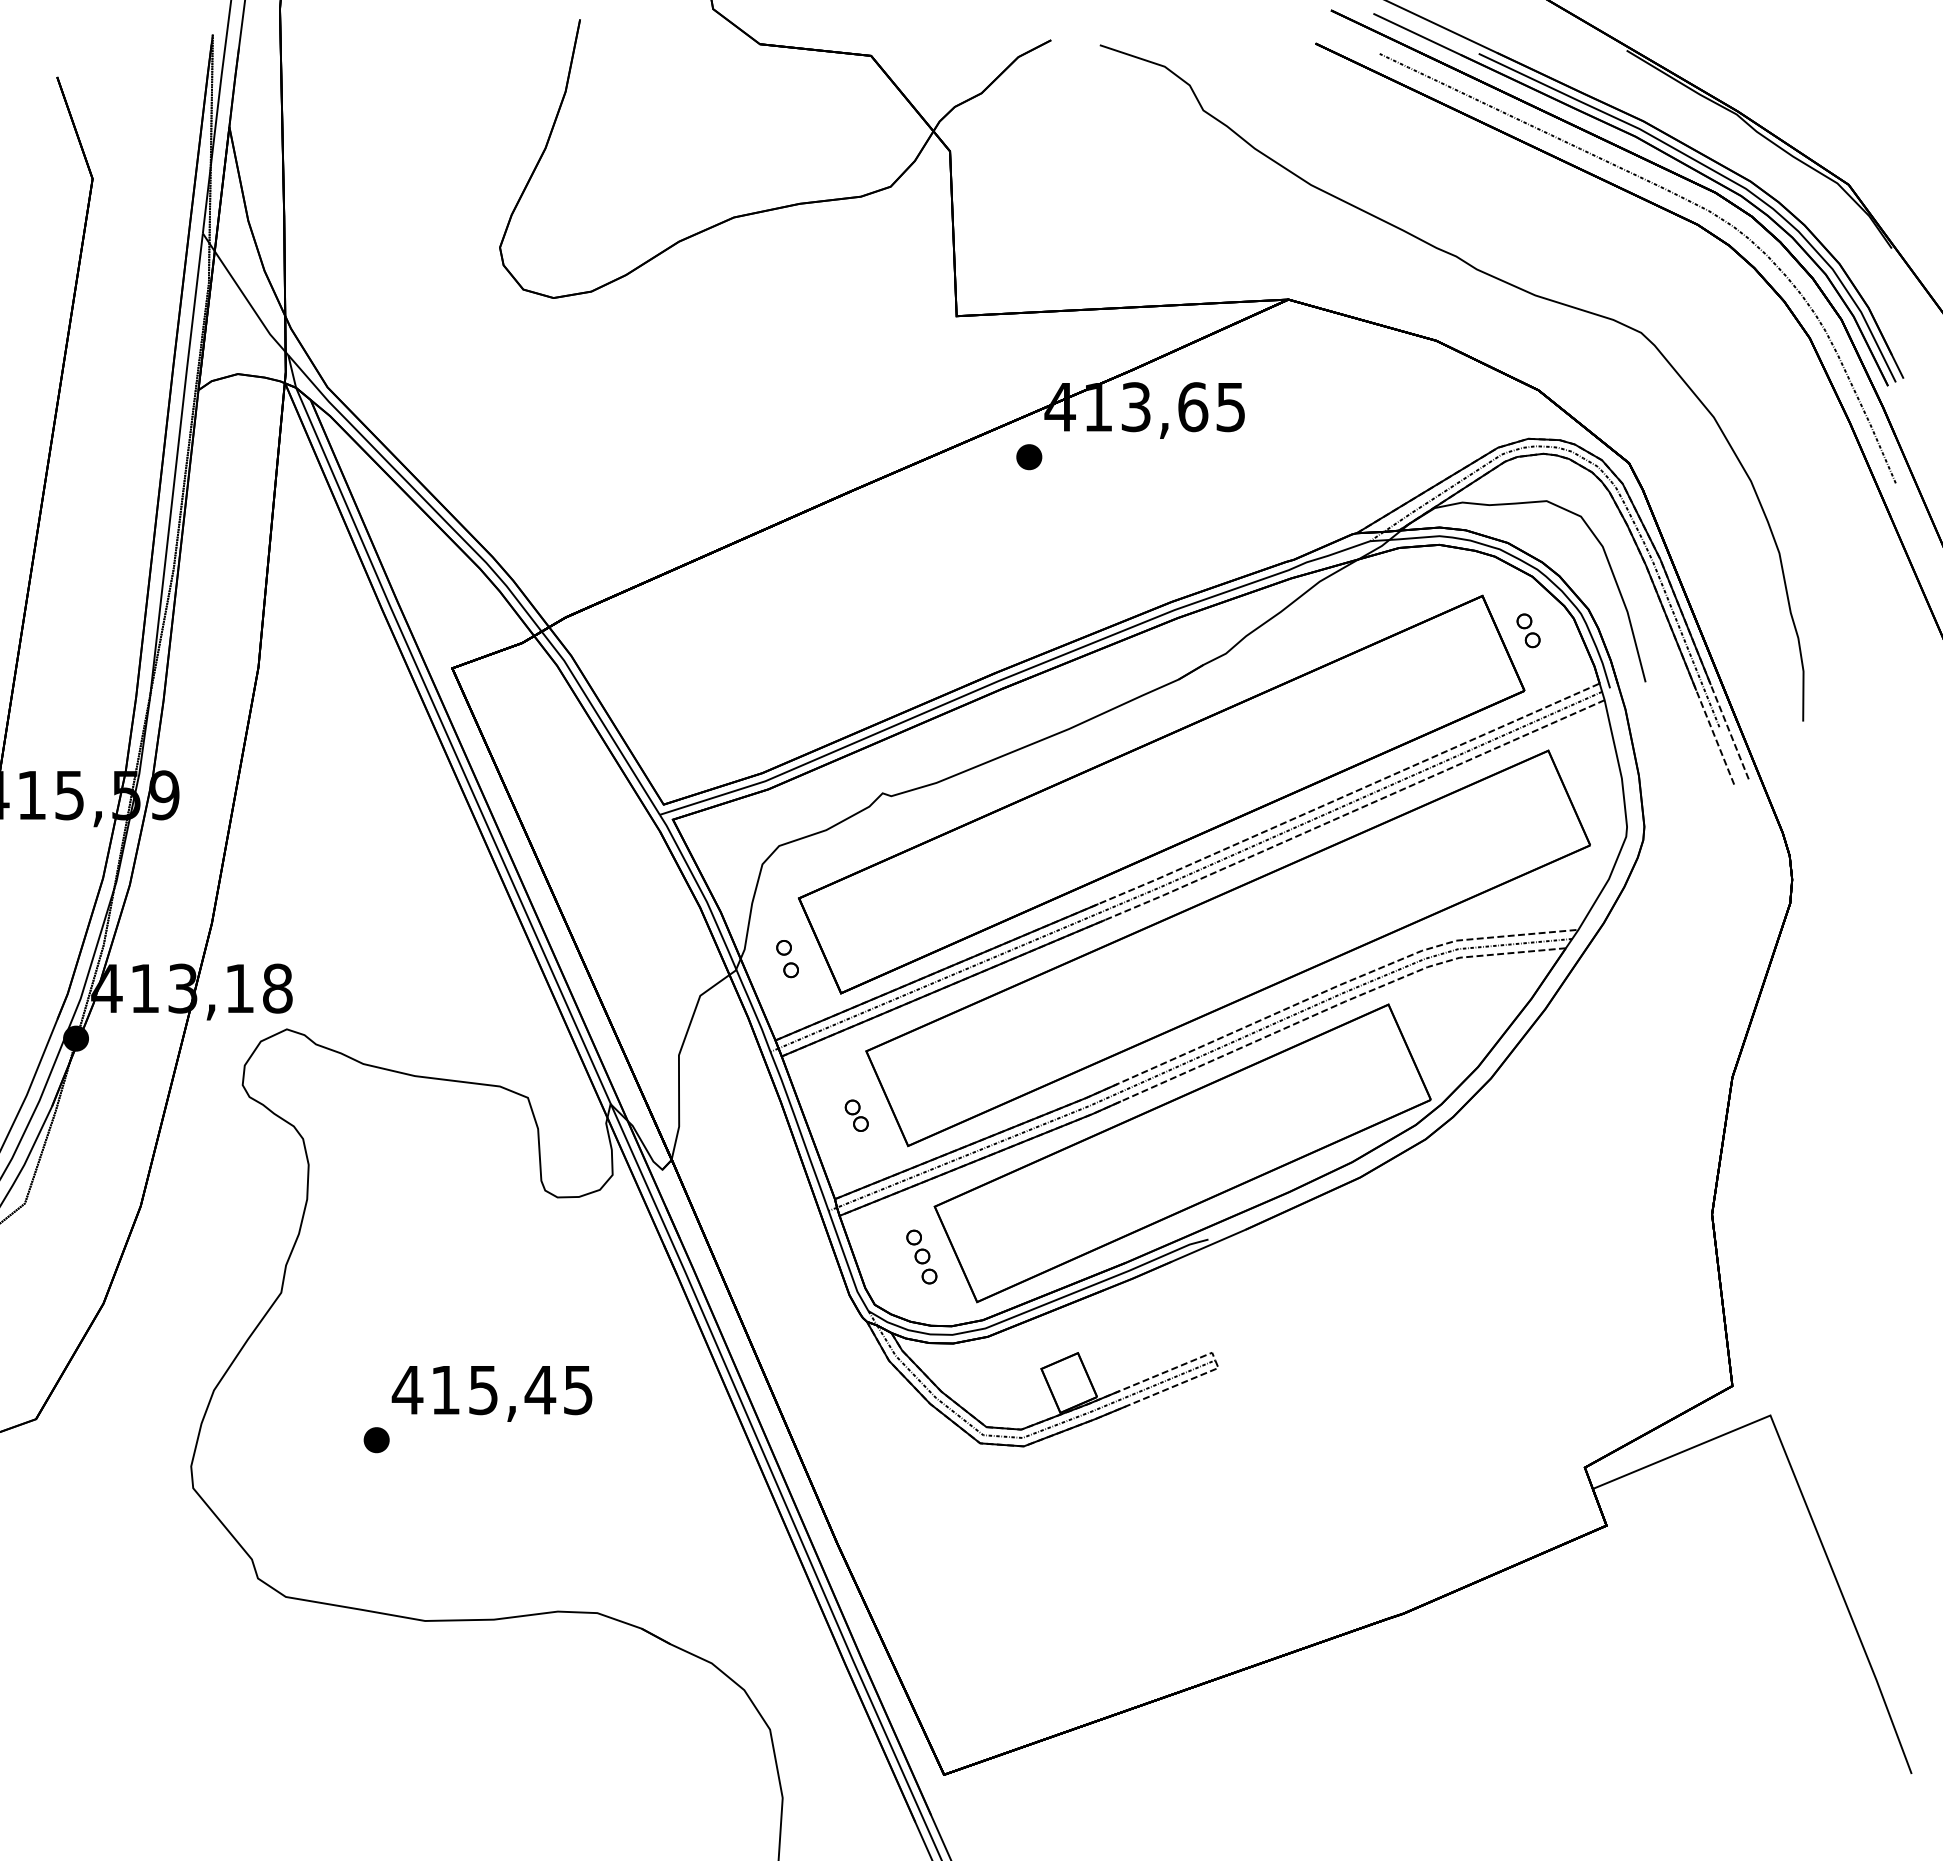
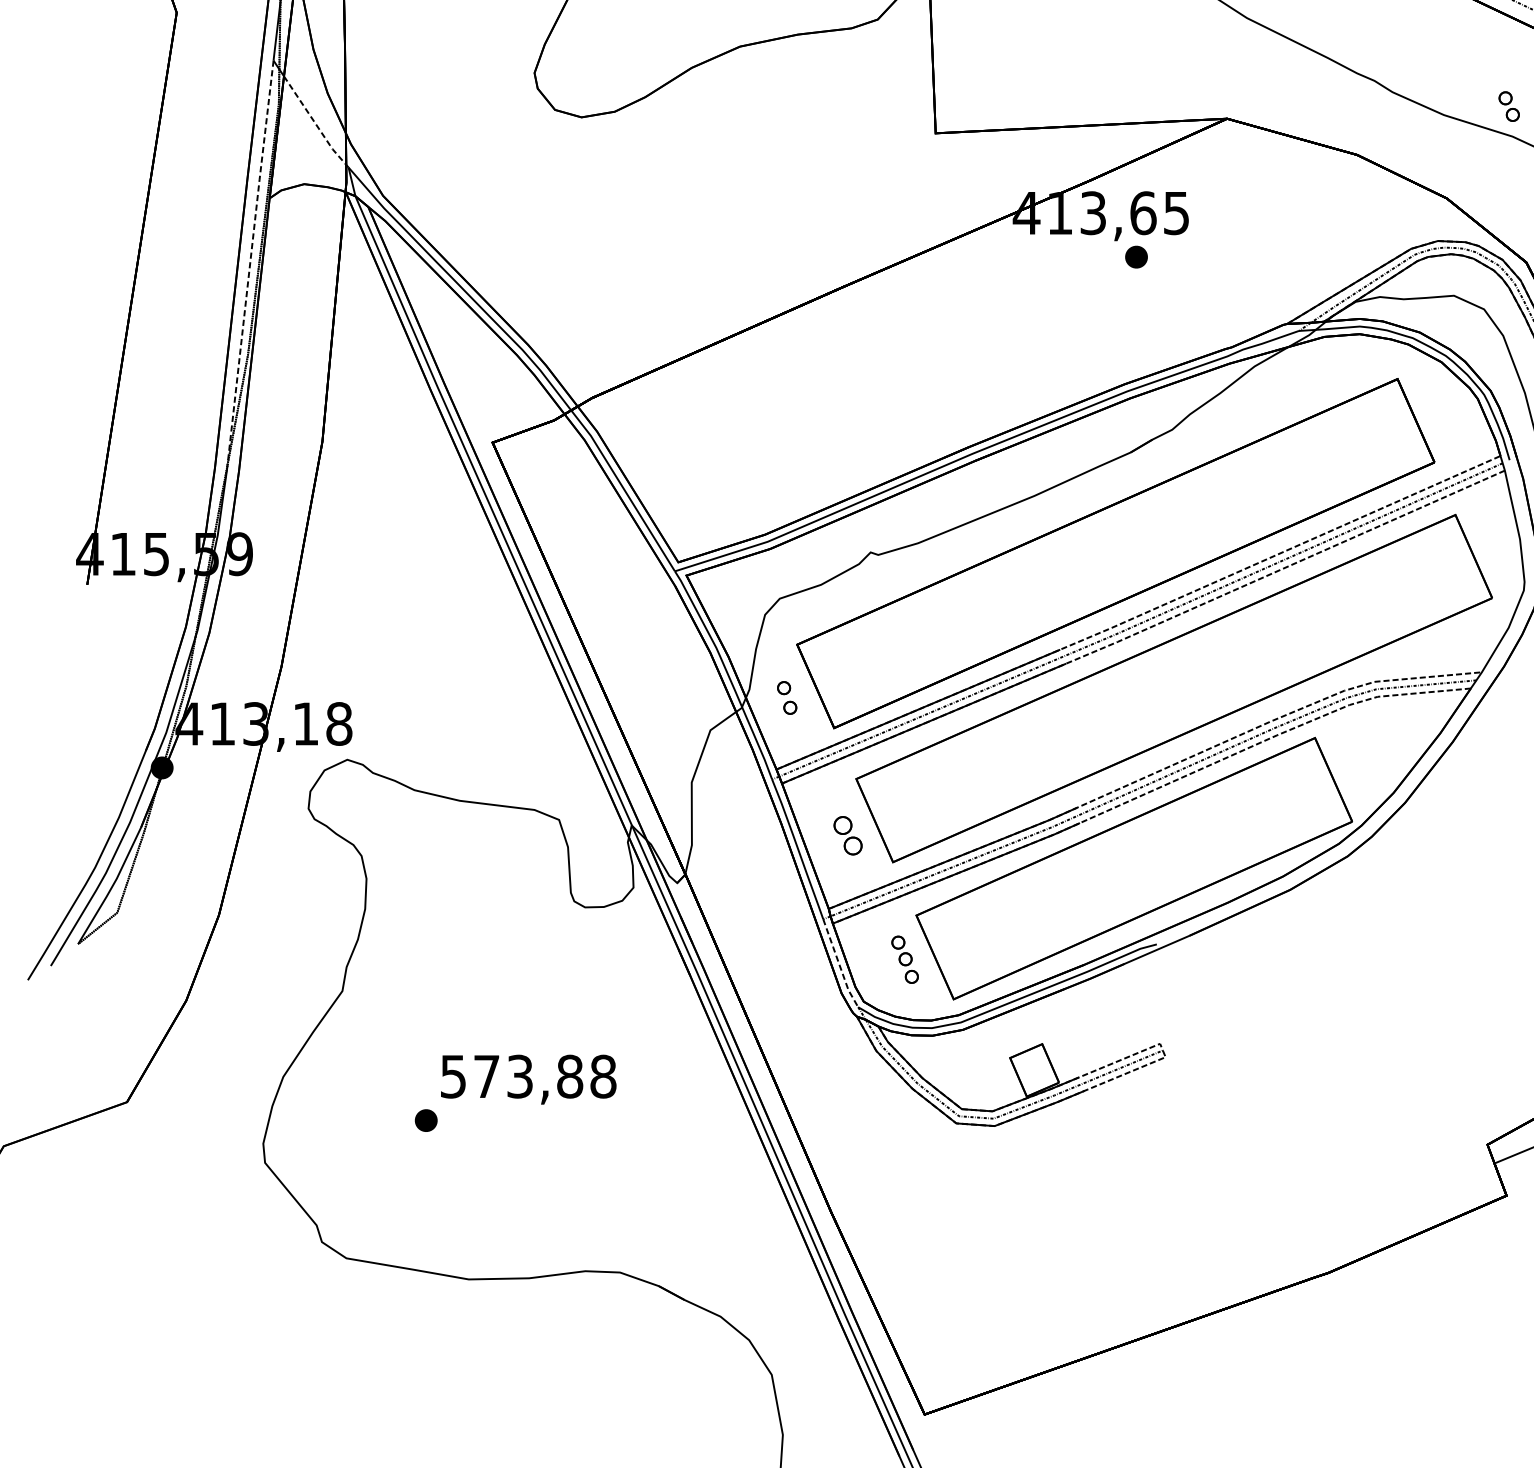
line: (250, 305) -> (315, 123), solid -> dashed
part: (1029, 457) -> (1136, 257), moved
line: (176, 464) -> (250, 263), solid -> dashed
part: (1528, 630) -> (1509, 106), moved
part: (856, 1115) -> (847, 835), size x1.4
line: (846, 1262) -> (838, 964), solid -> dashed
text: (492, 1390) -> (527, 1076), 415,45 -> 573,88

